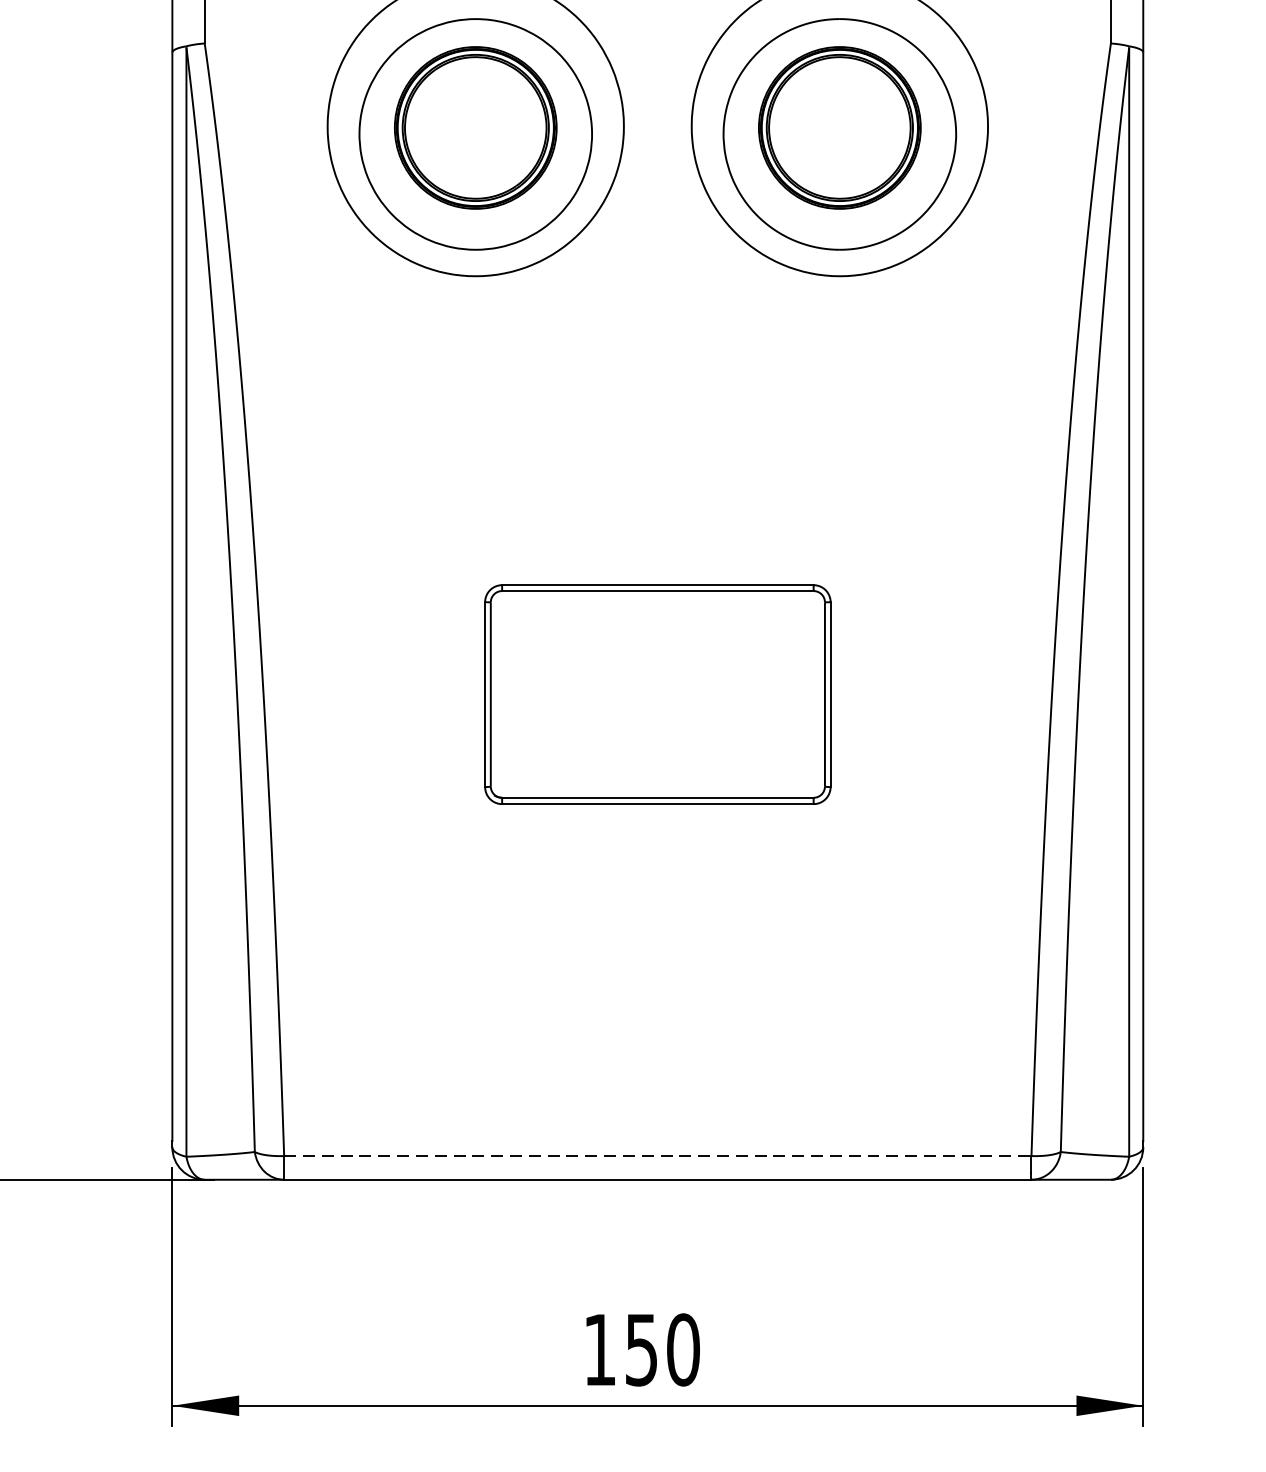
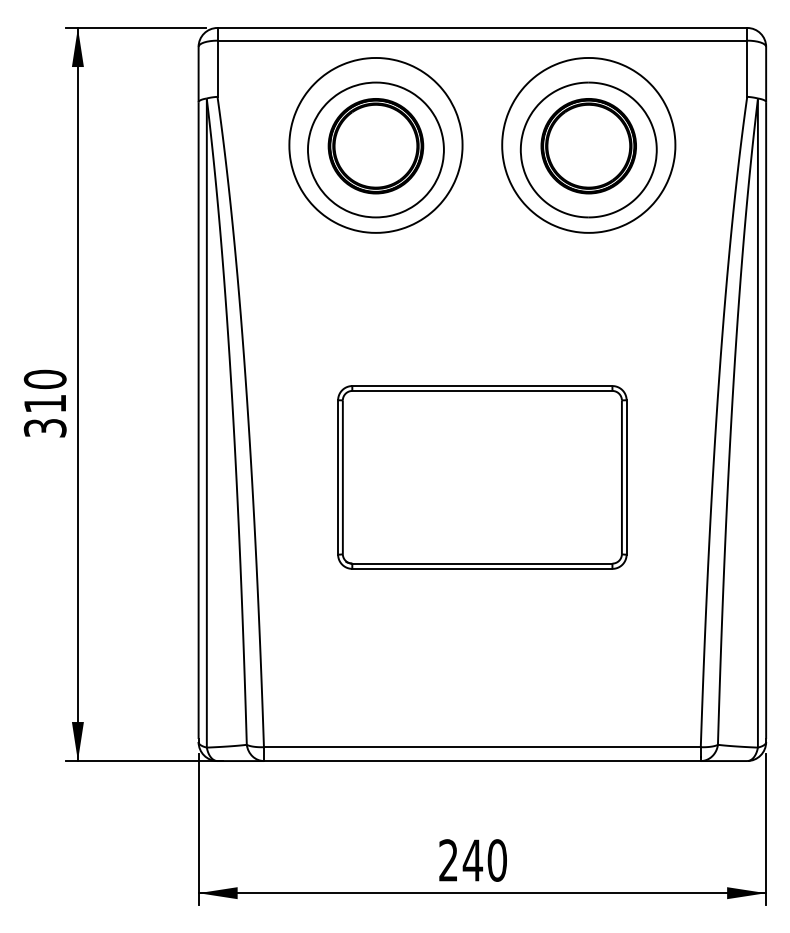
part: (658, 694) -> (482, 477), size x1.43
line: (658, 1156) -> (482, 747), dashed -> solid
text: (622, 1349) -> (461, 860), 150 -> 240

